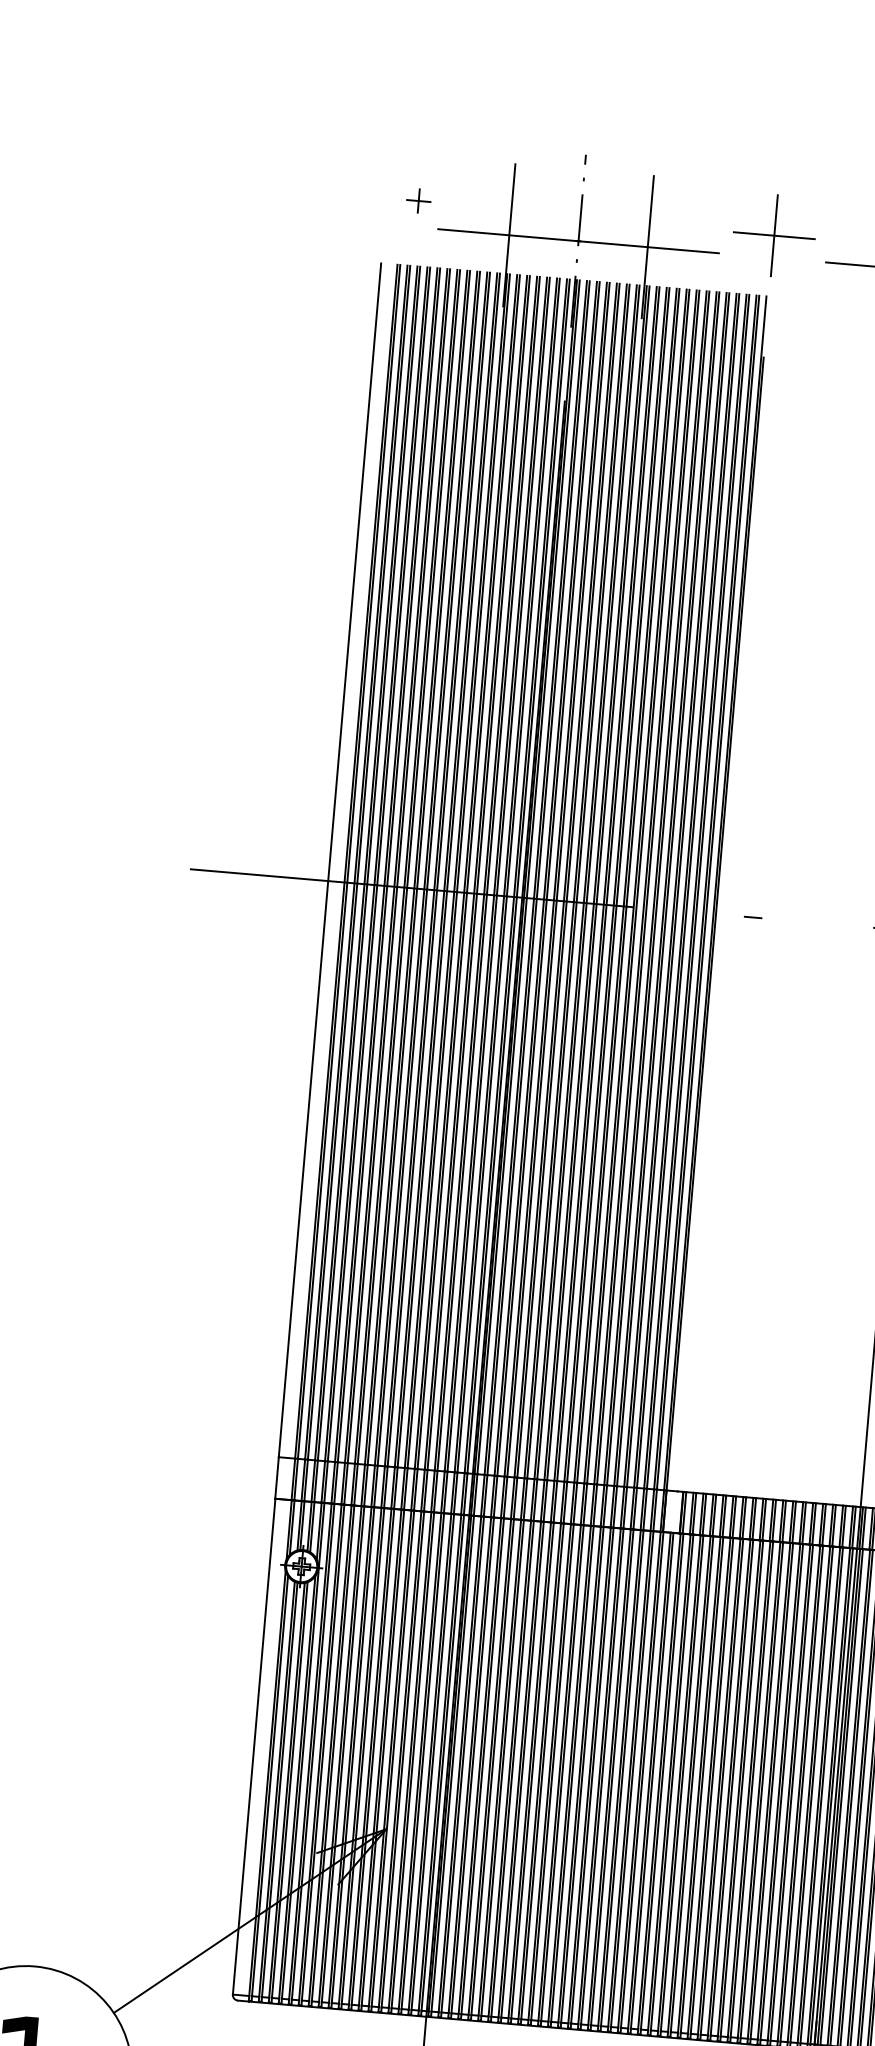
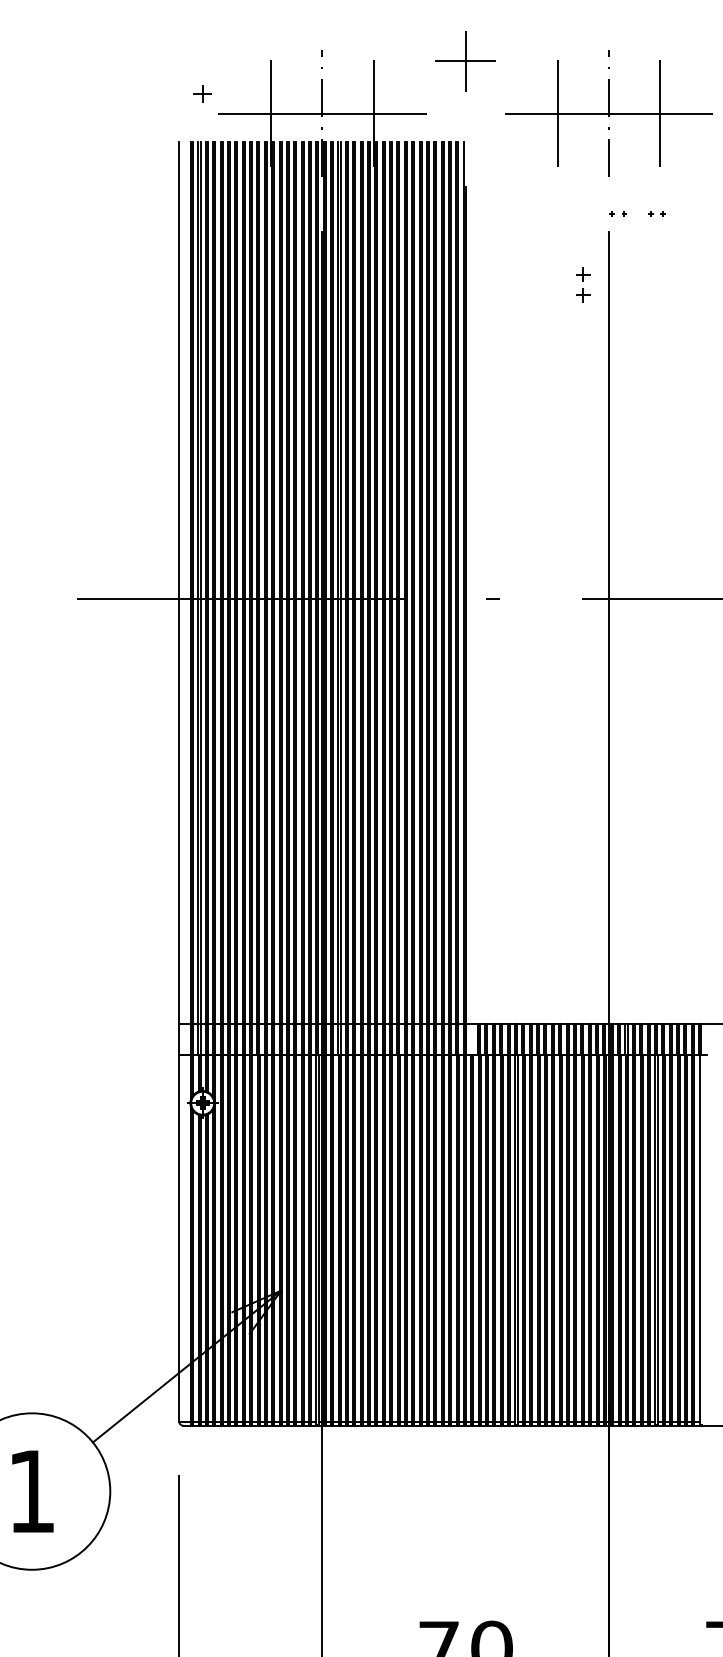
part: (774, 236) -> (465, 61), moved

